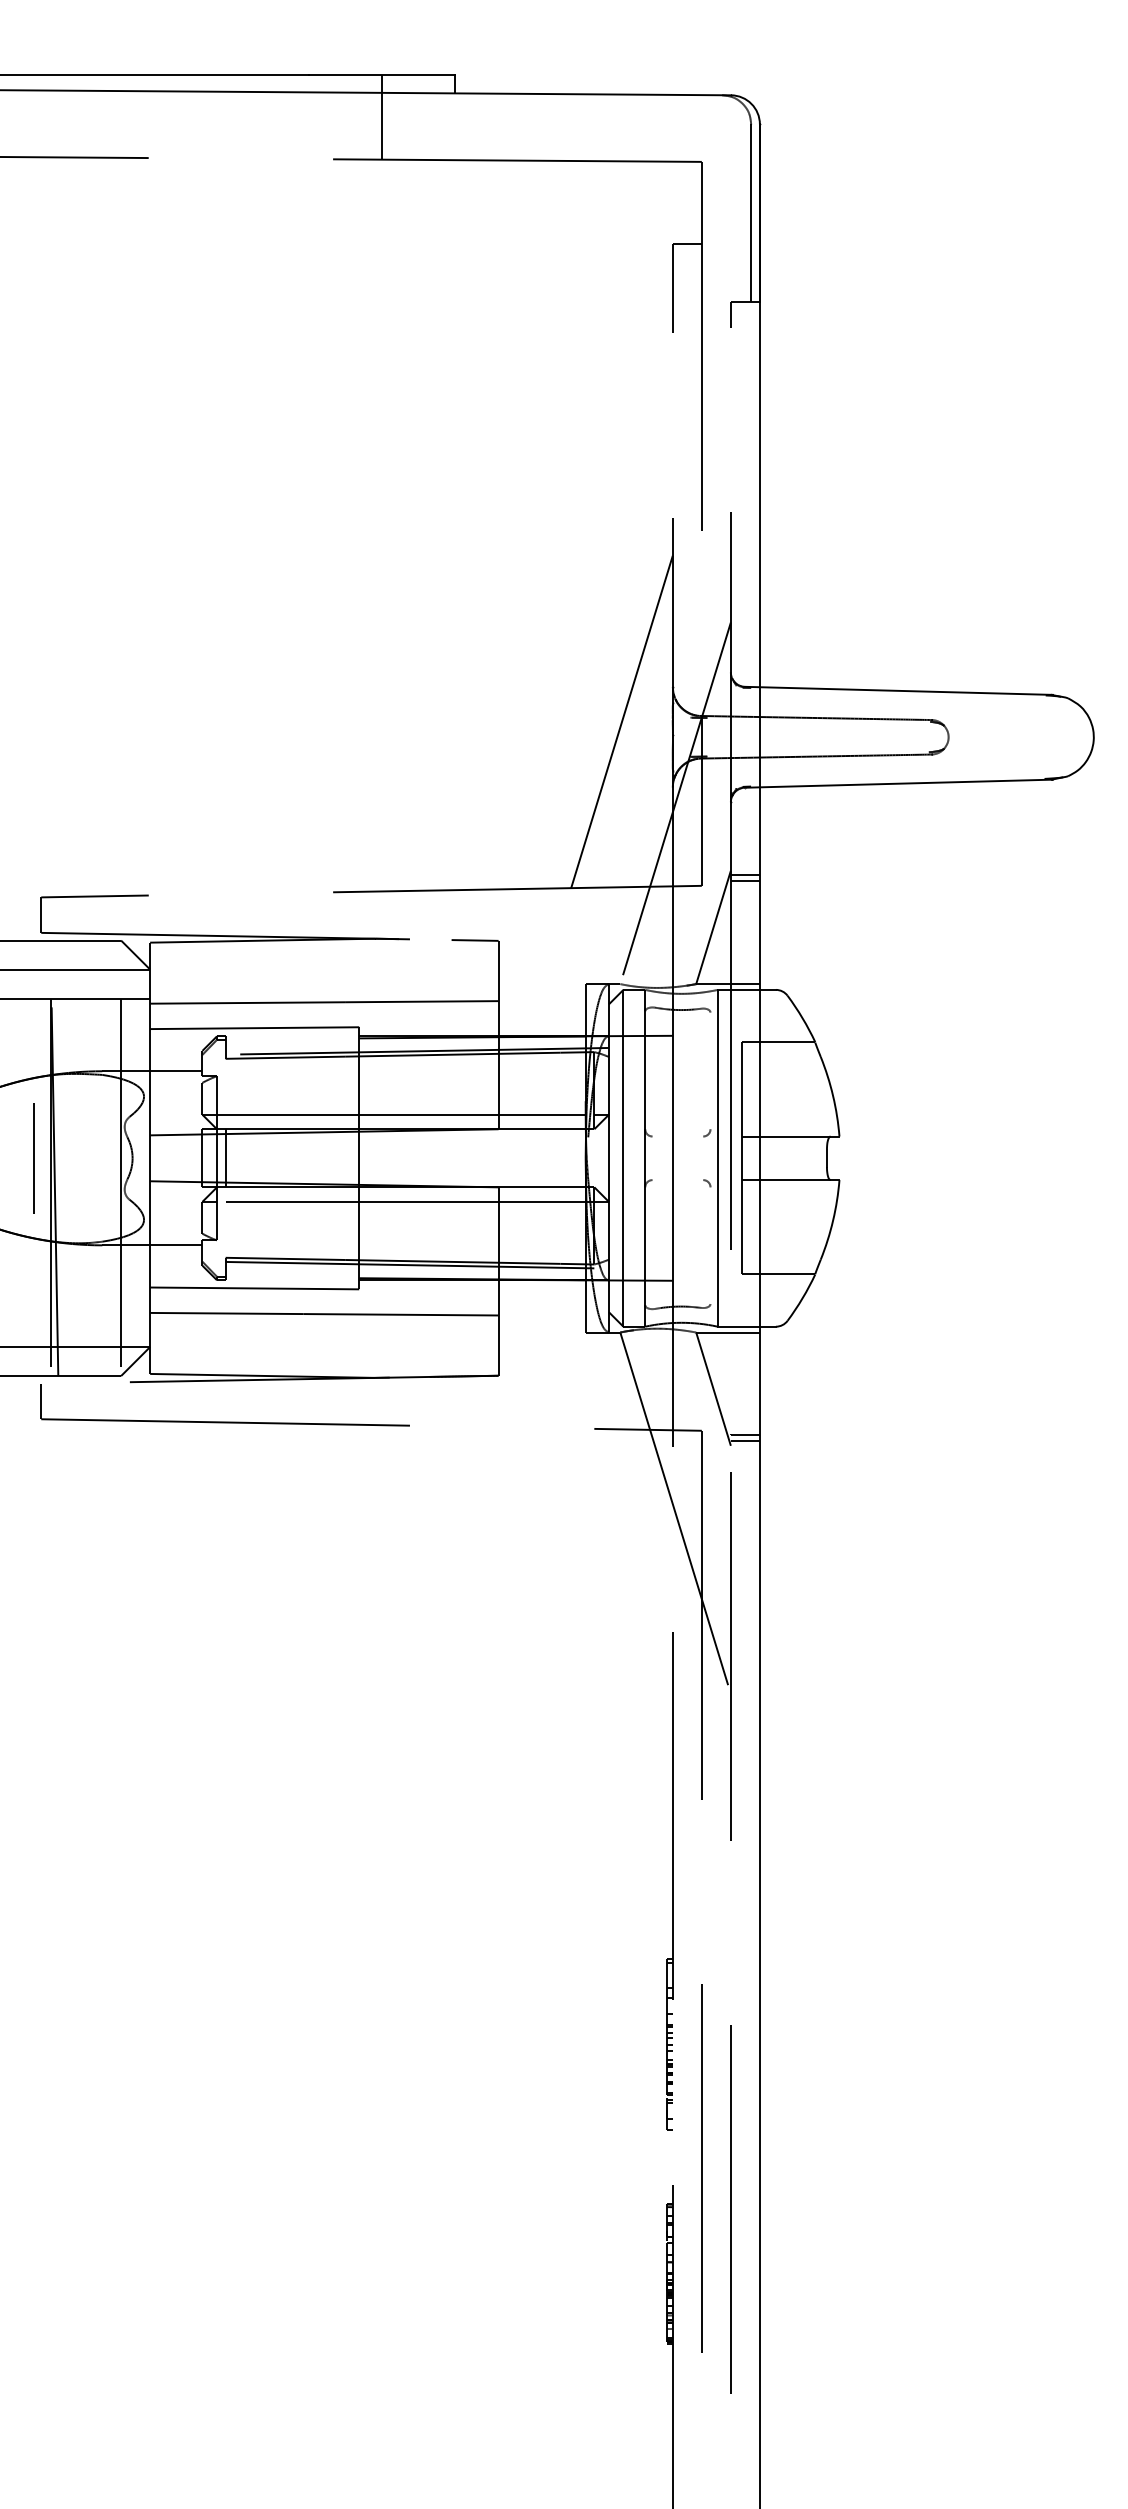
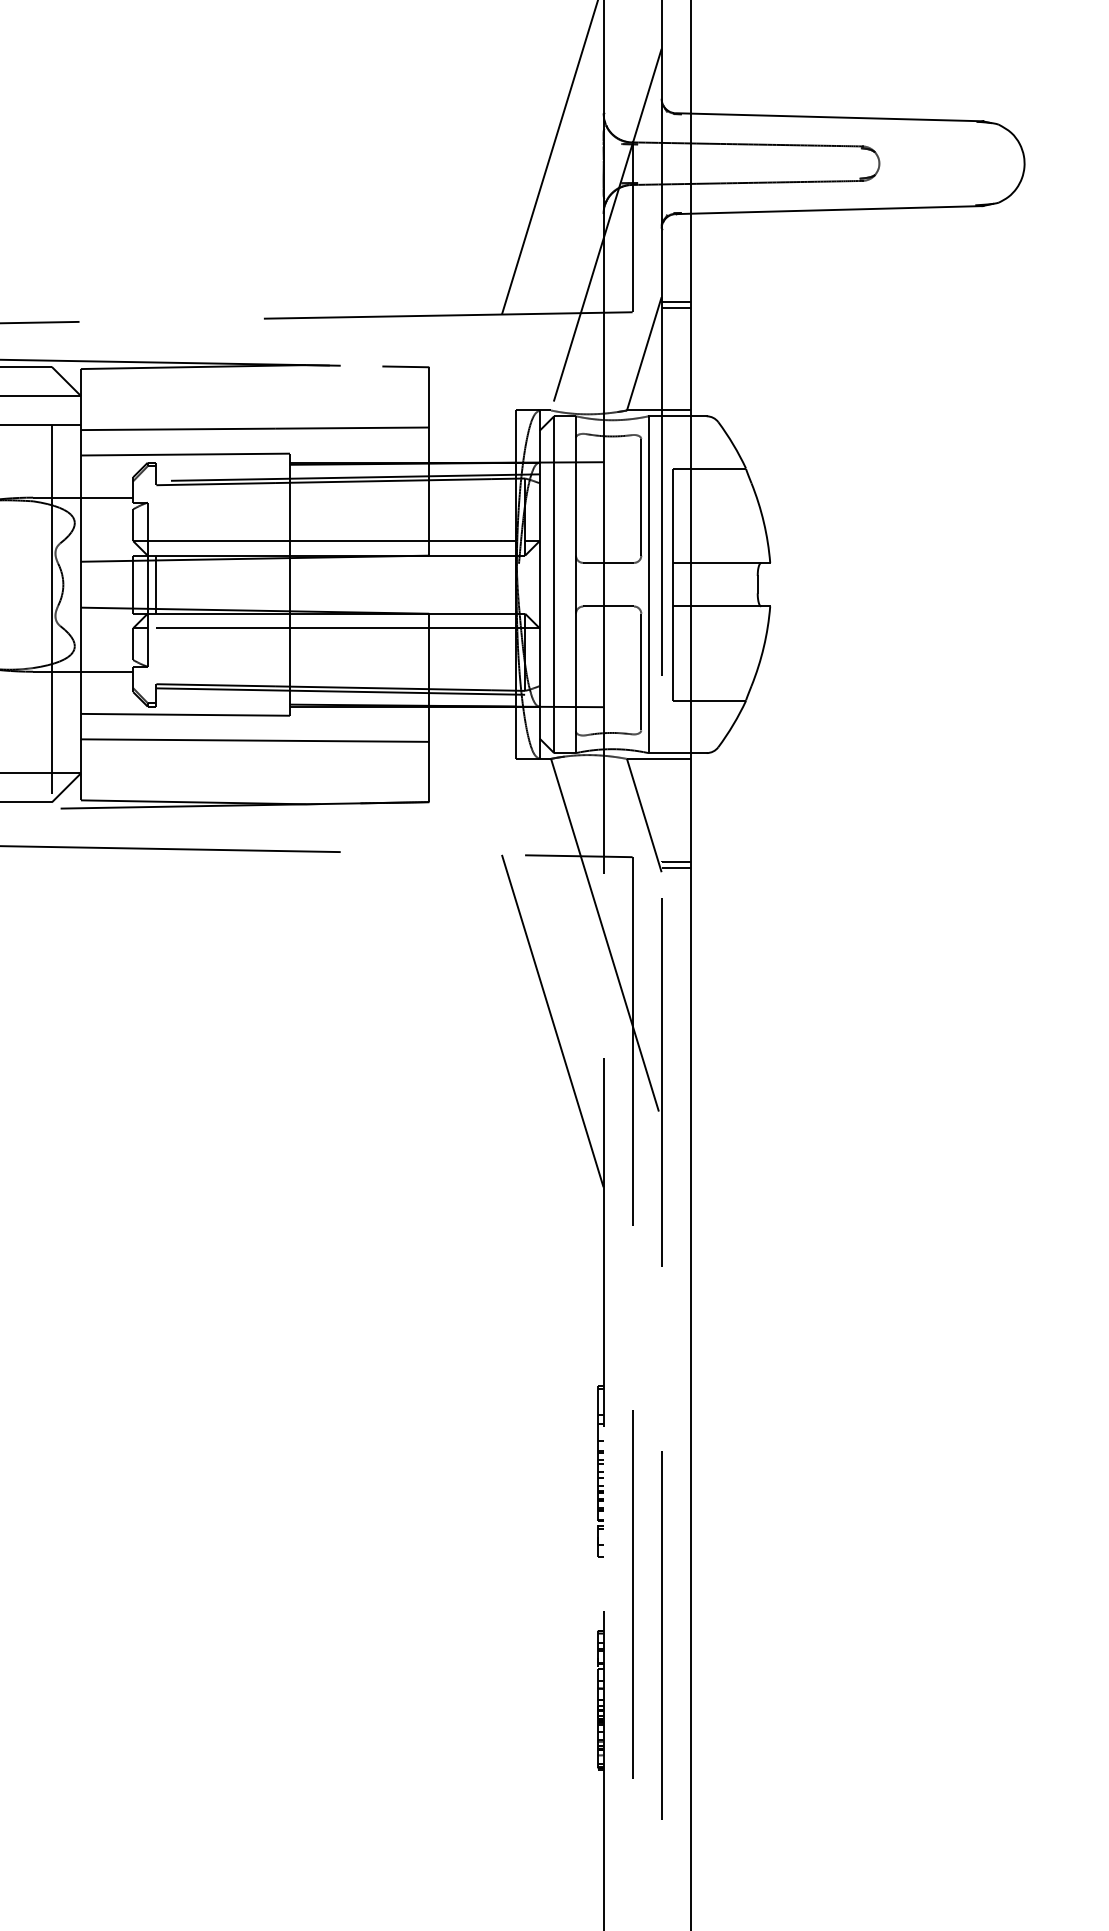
line: (710, 1070) -> (641, 496), added
line: (677, 1136) -> (608, 562), added
line: (677, 1180) -> (608, 606), added
line: (710, 1245) -> (641, 671), added
line: (621, 1594) -> (552, 1020), added

